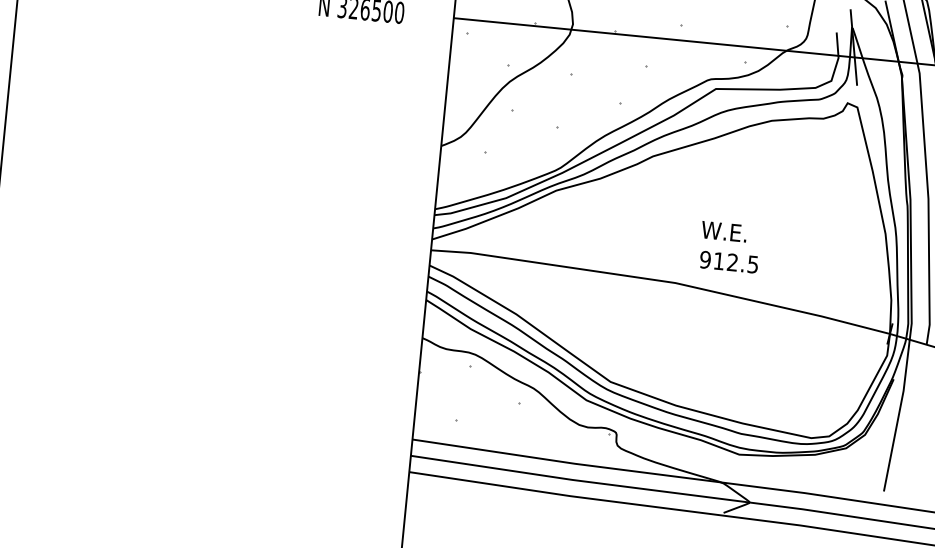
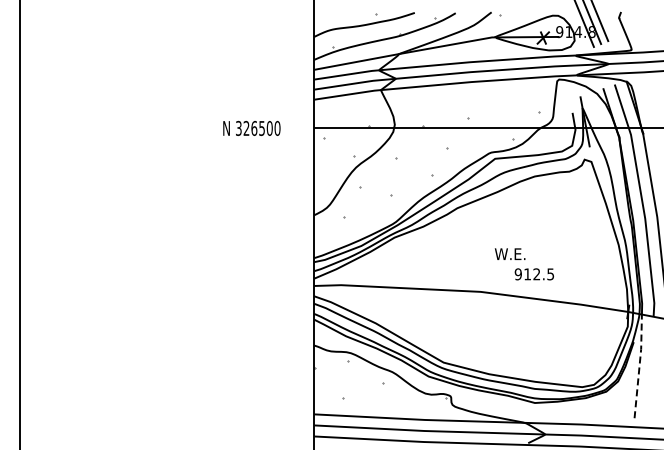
text: (727, 262) -> (533, 274), moved
line: (898, 415) -> (639, 366), solid -> dashed

